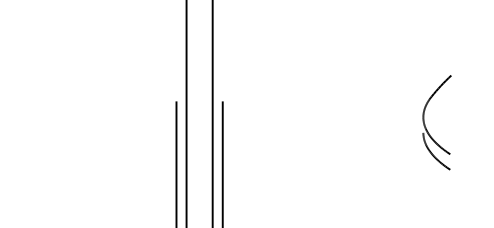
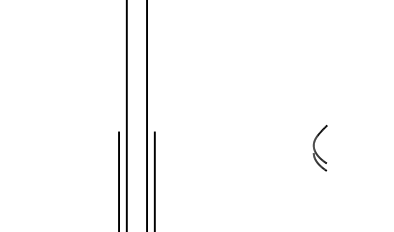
part: (435, 123) -> (319, 148), size x0.62

